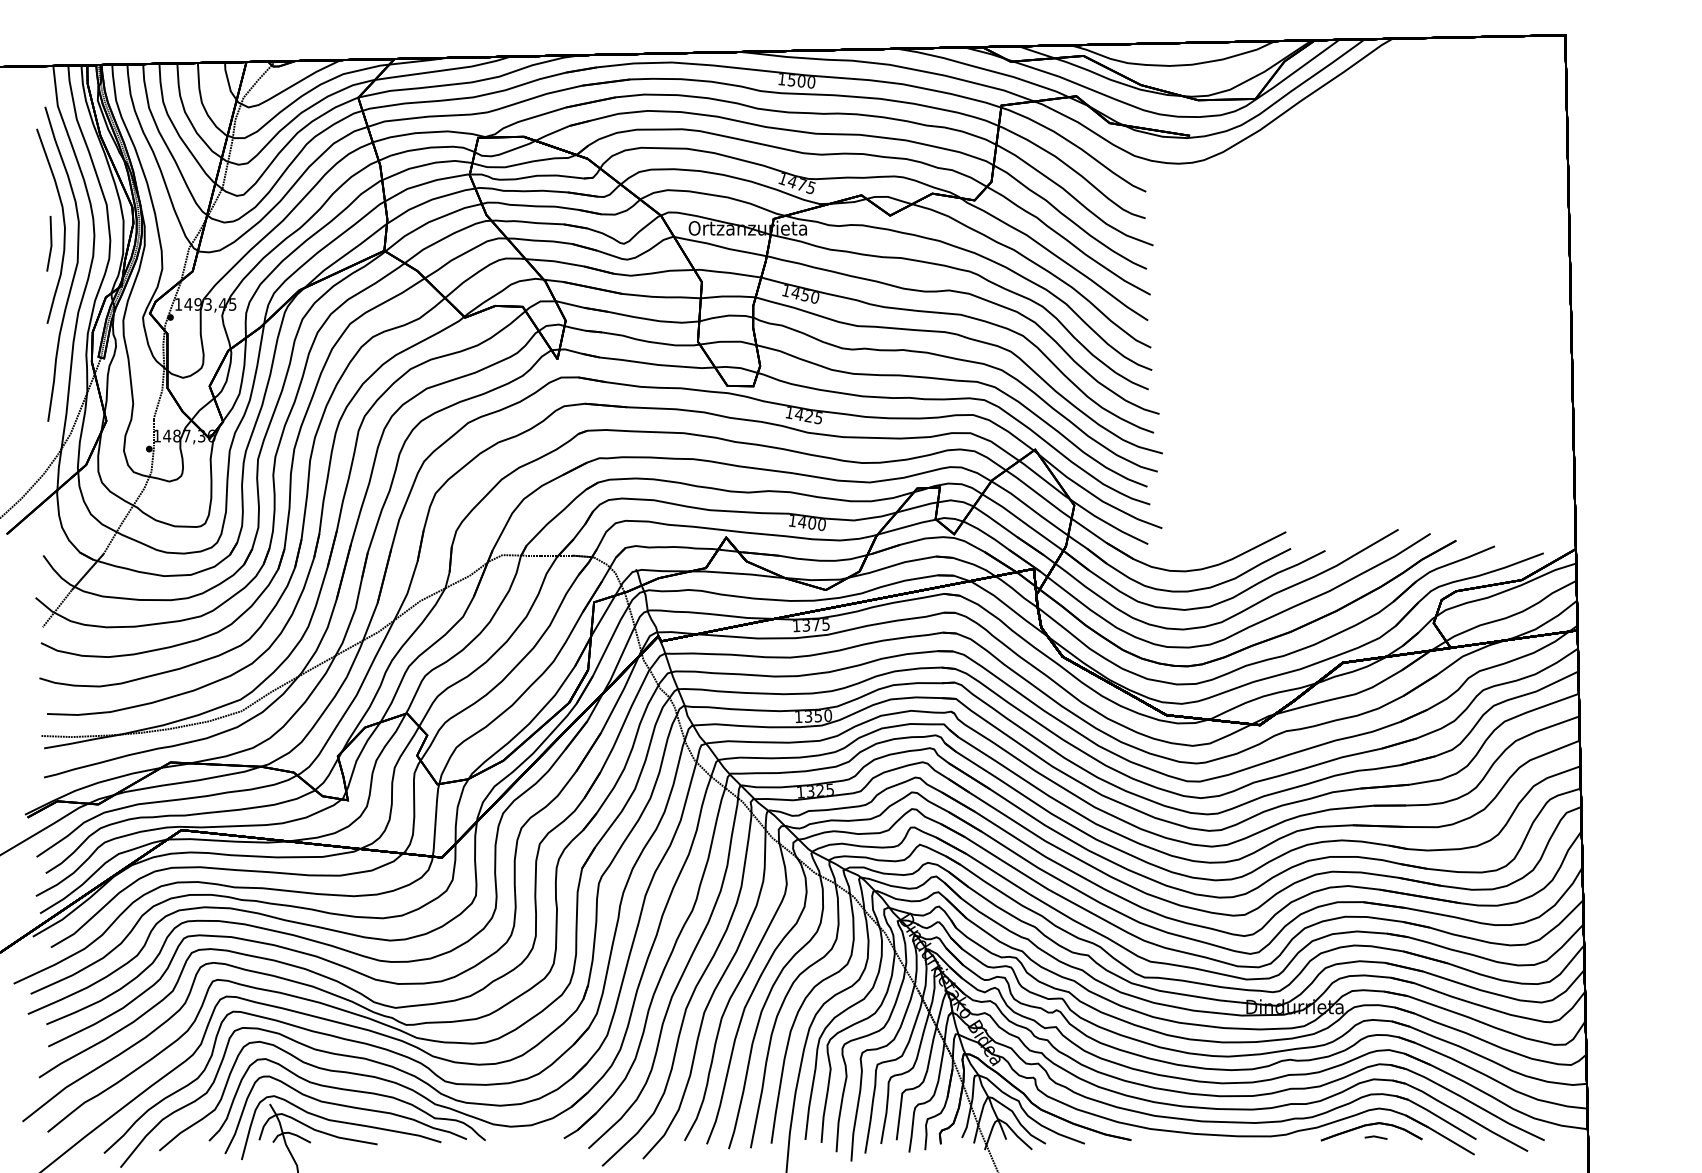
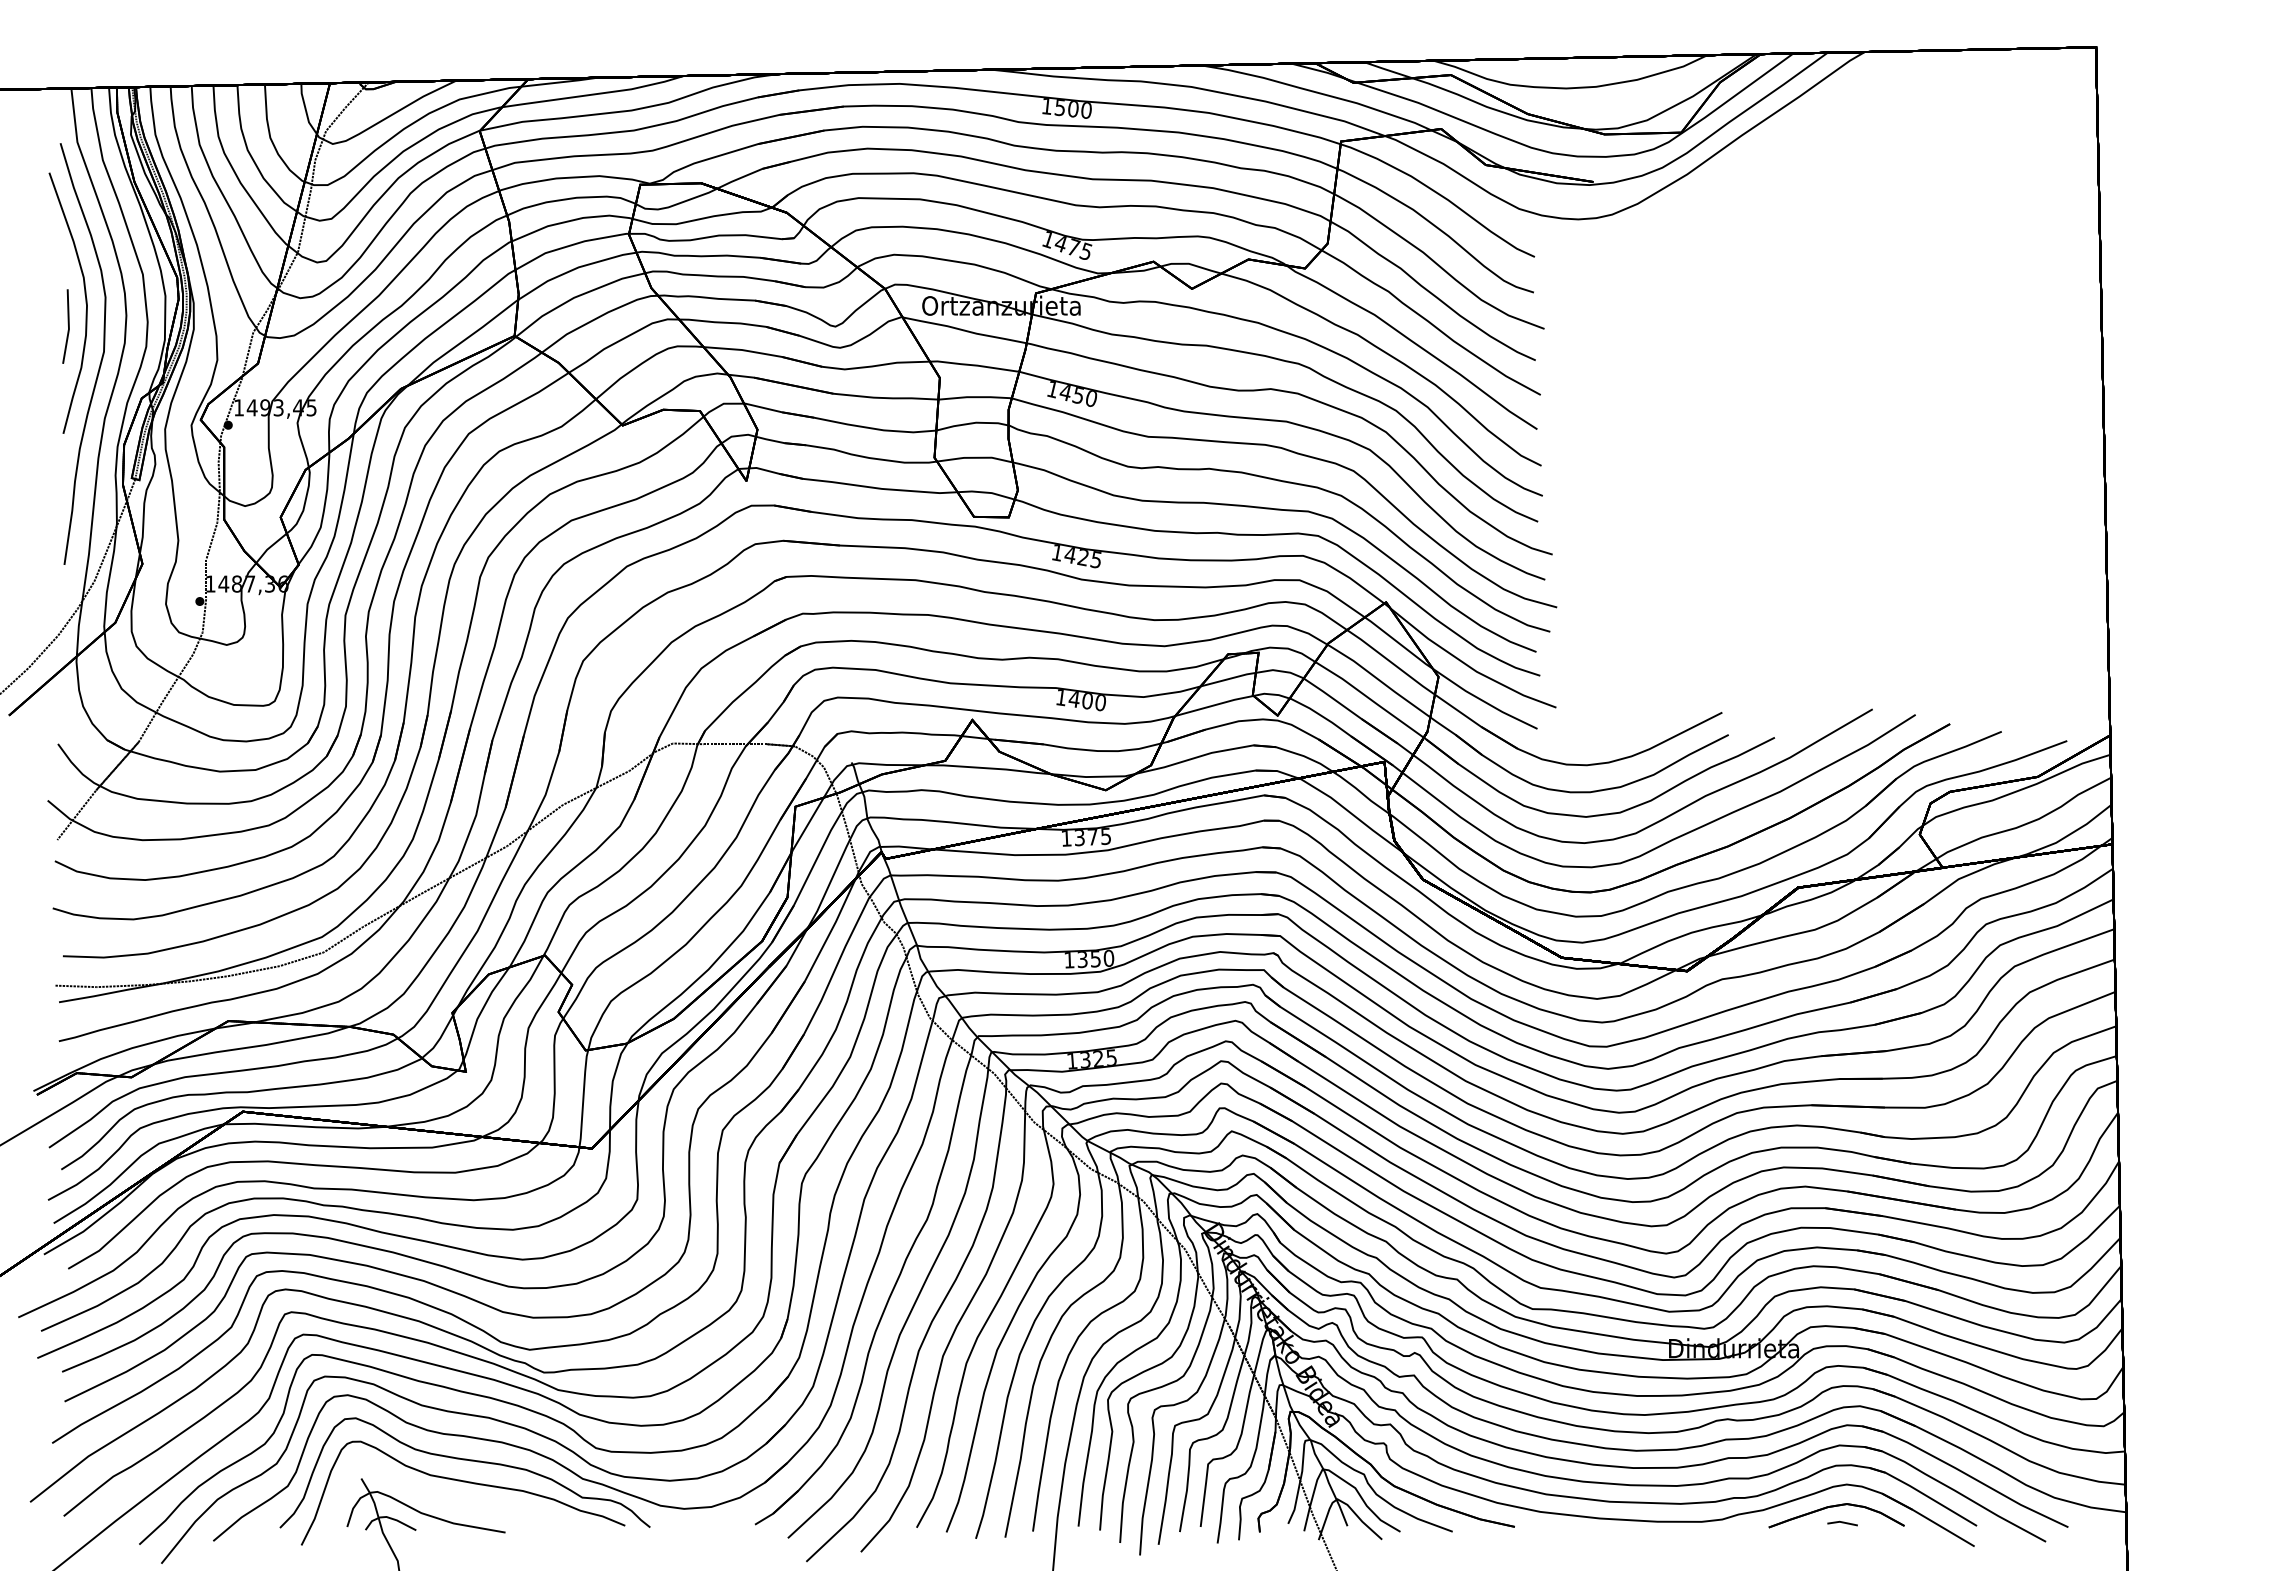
part: (343, 1123) -> (460, 1504), removed

